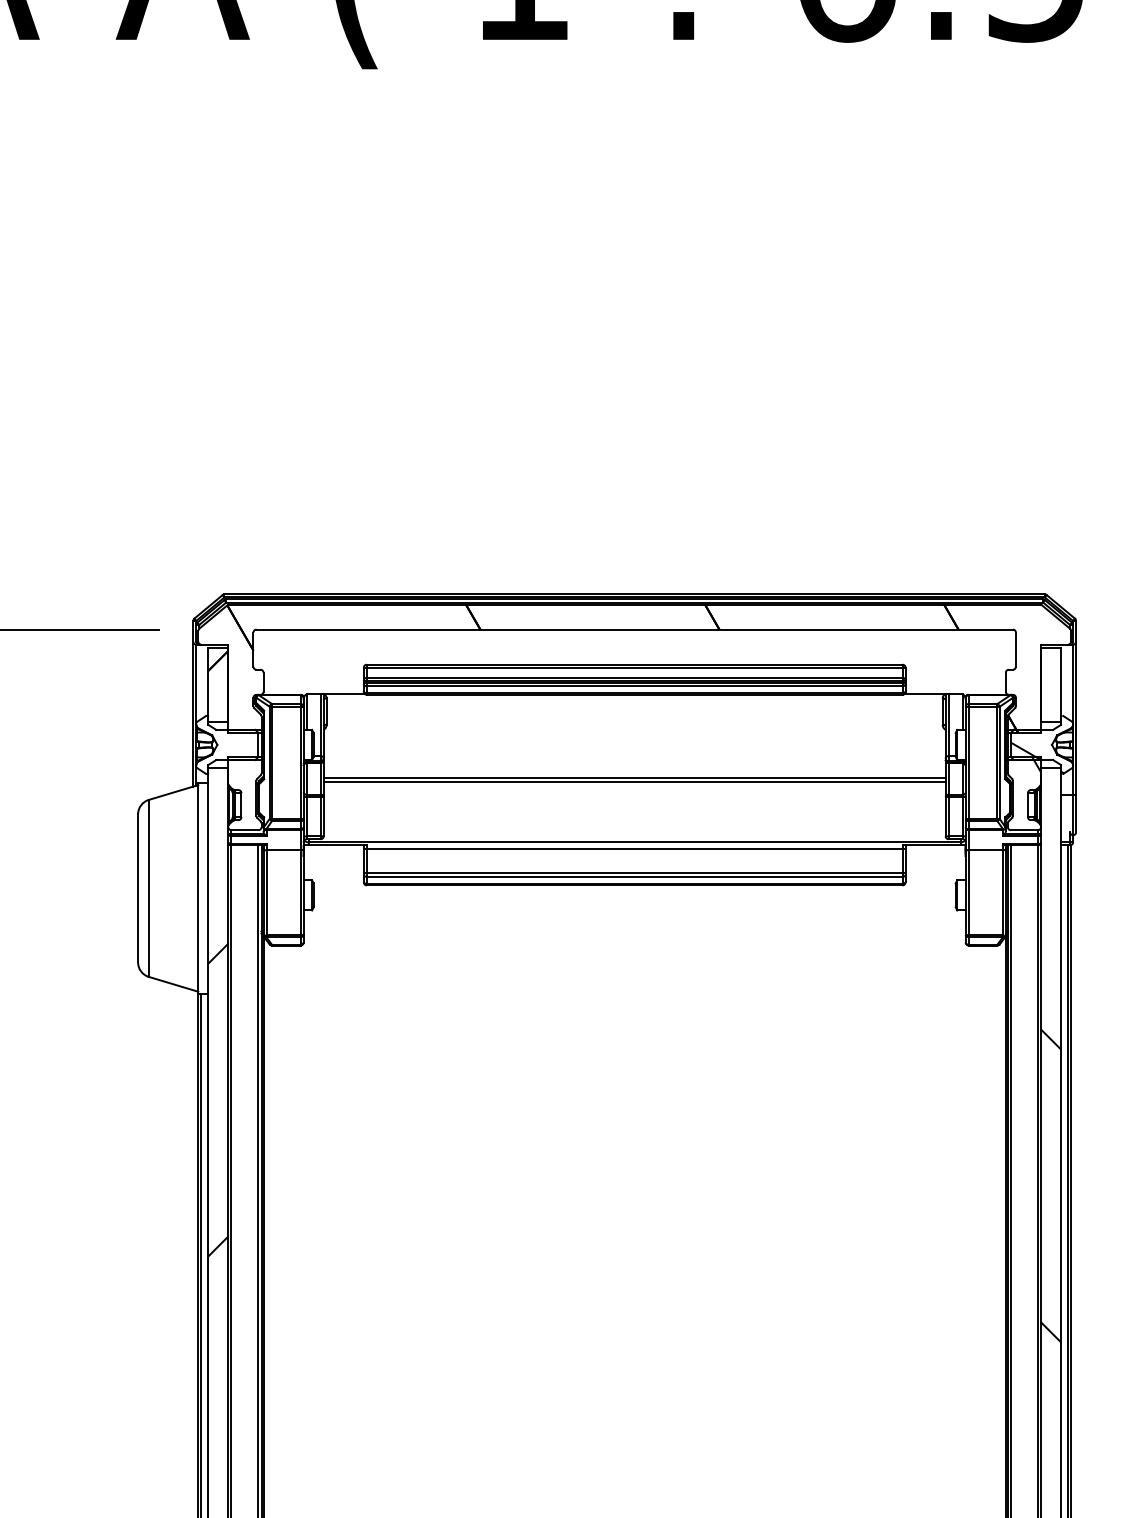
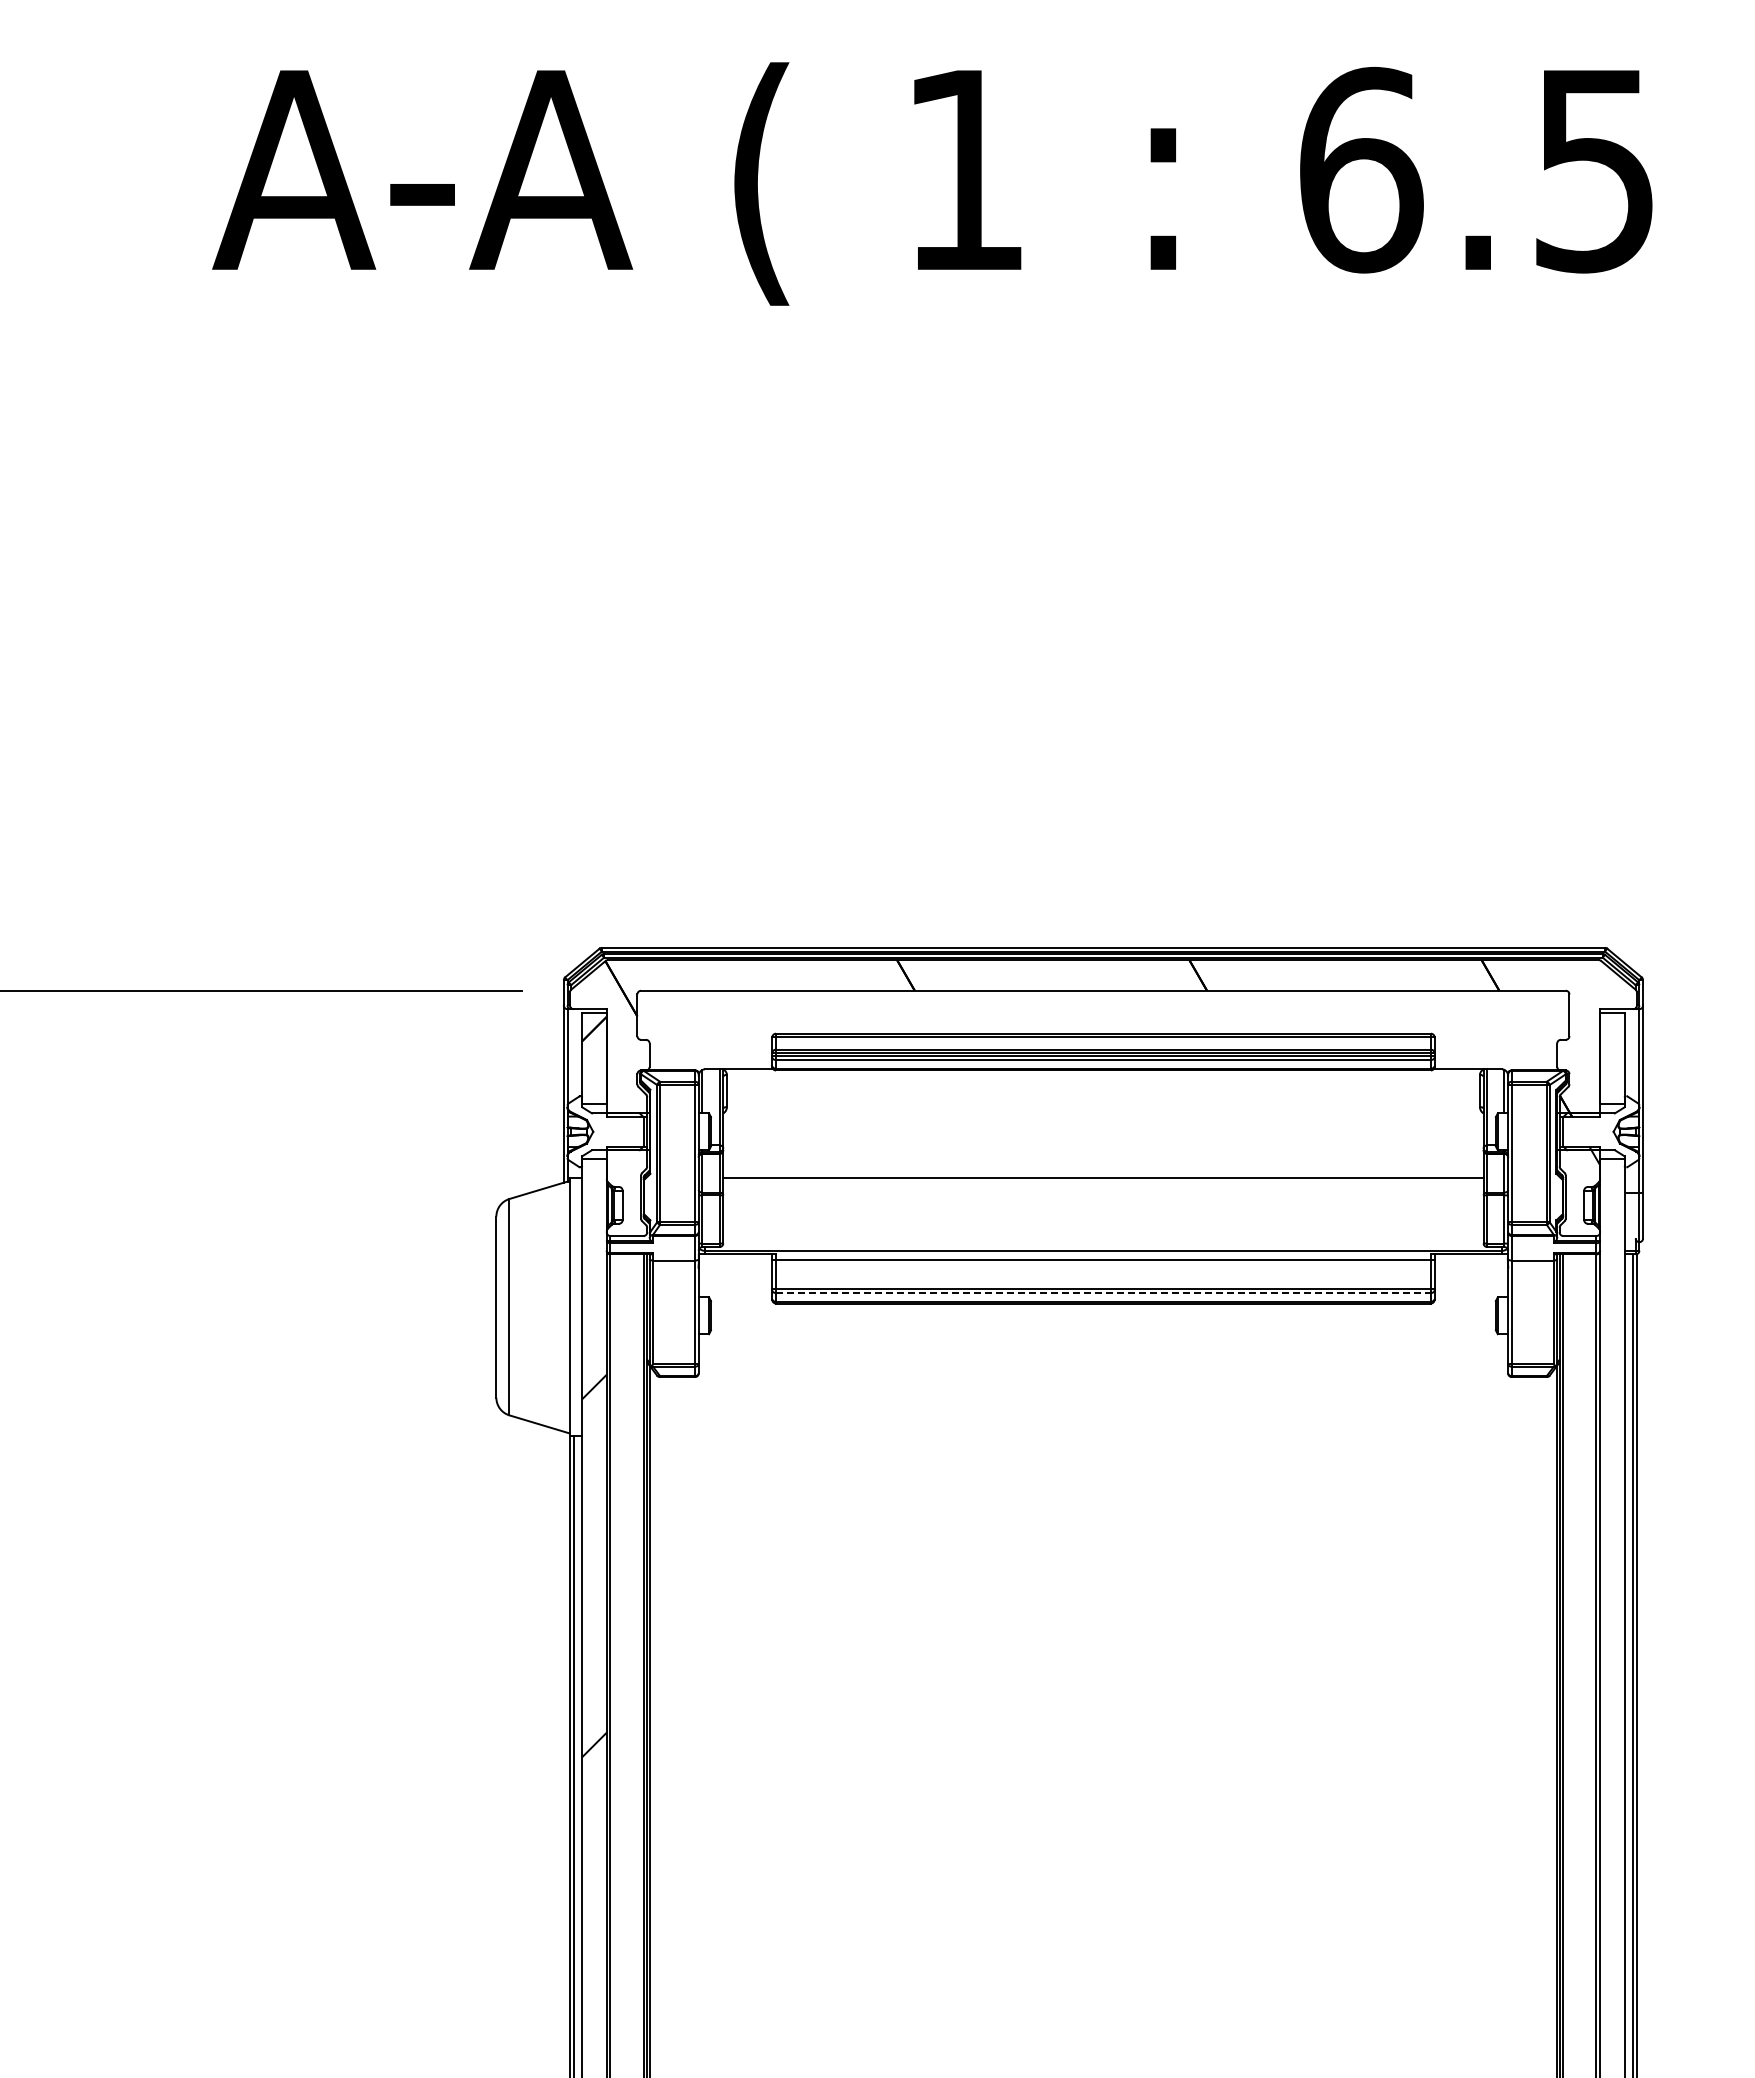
hatch: (1037, 757) -> (1595, 1147), removed
line: (634, 778) -> (1103, 1172), removed
line: (634, 877) -> (1103, 1293), solid -> dashed
hatch: (1051, 1185) -> (1612, 1670), removed

